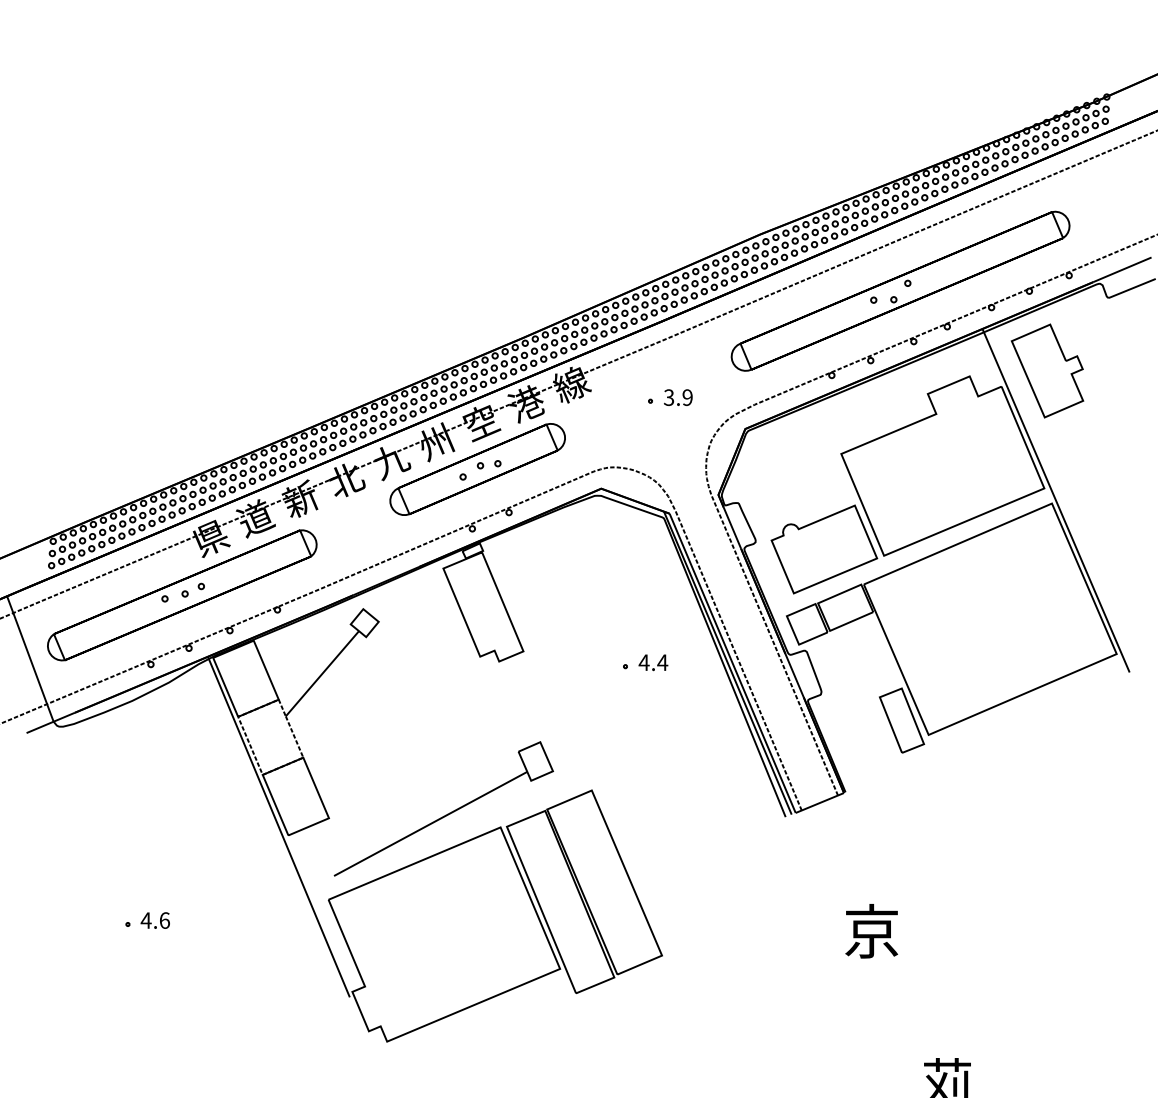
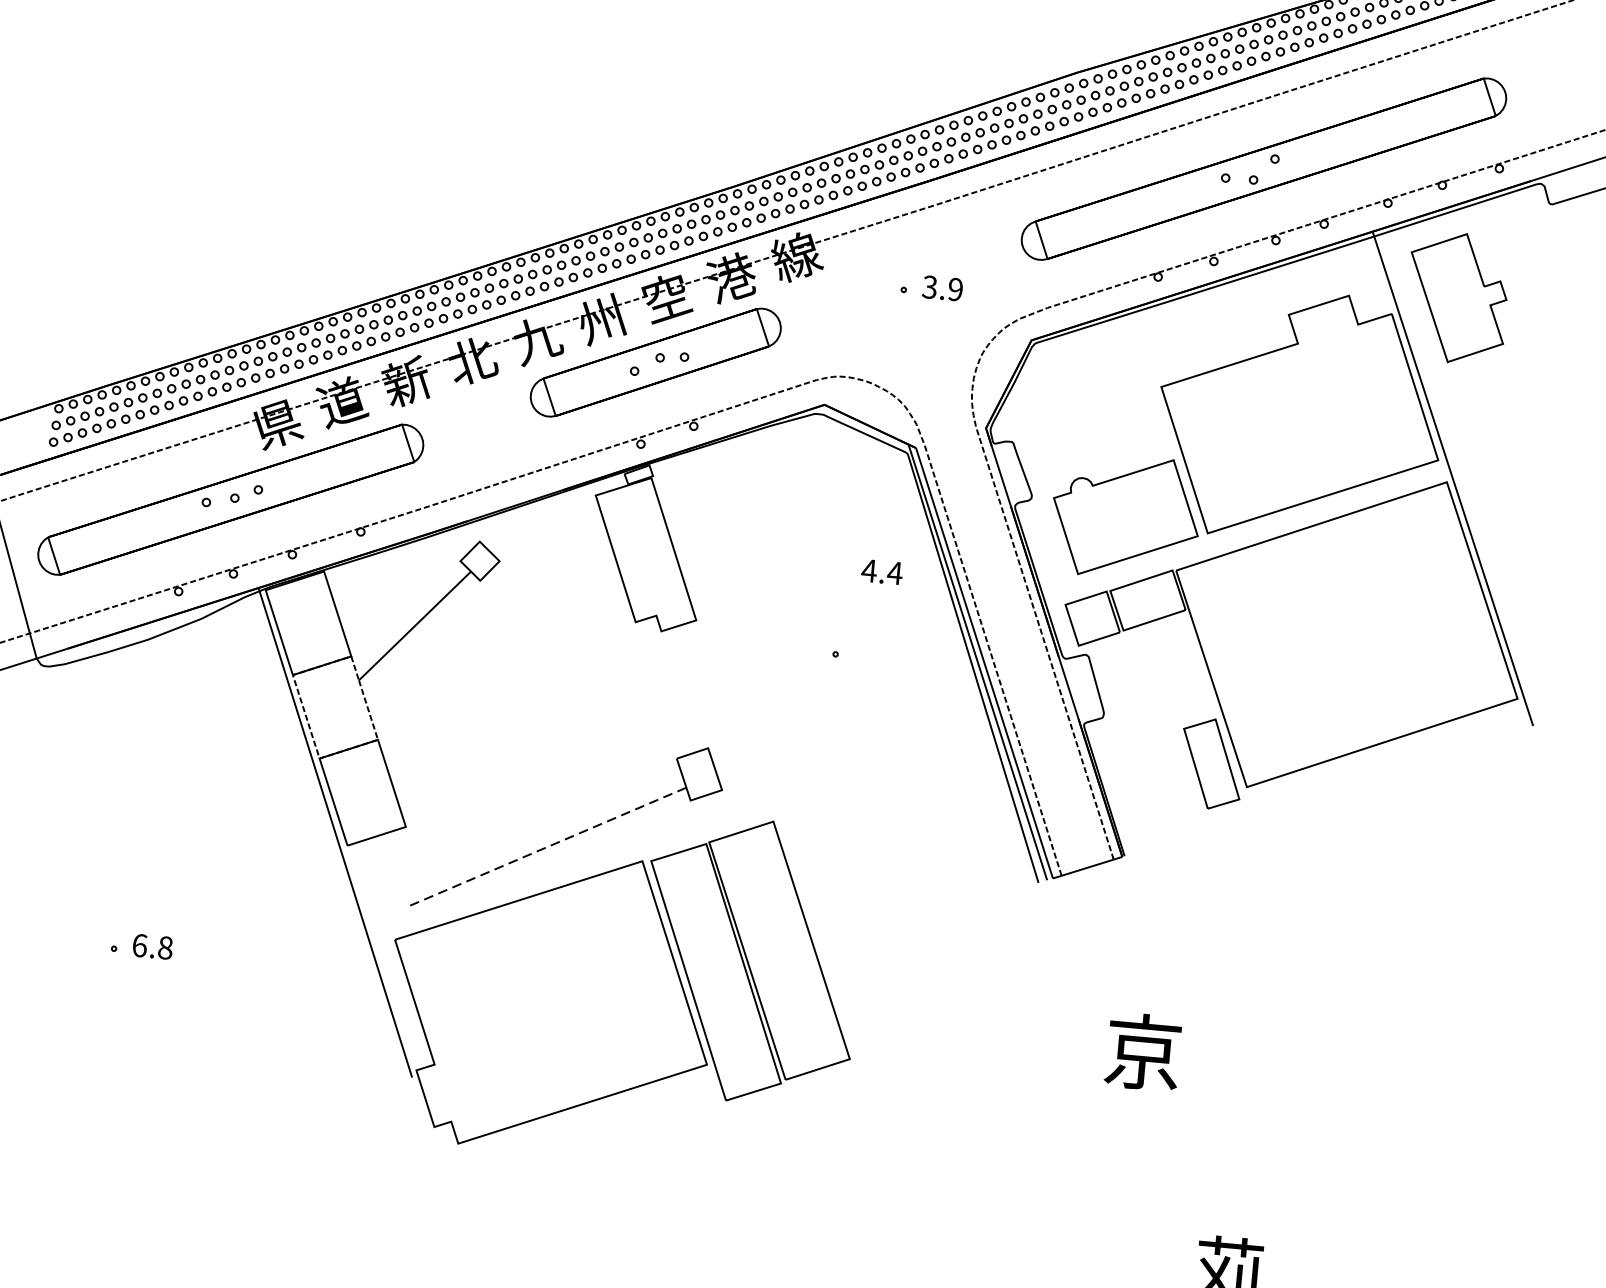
text: (653, 662) -> (882, 571), moved
line: (430, 823) -> (545, 847), solid -> dashed
text: (154, 920) -> (151, 946), 4.6 -> 6.8

